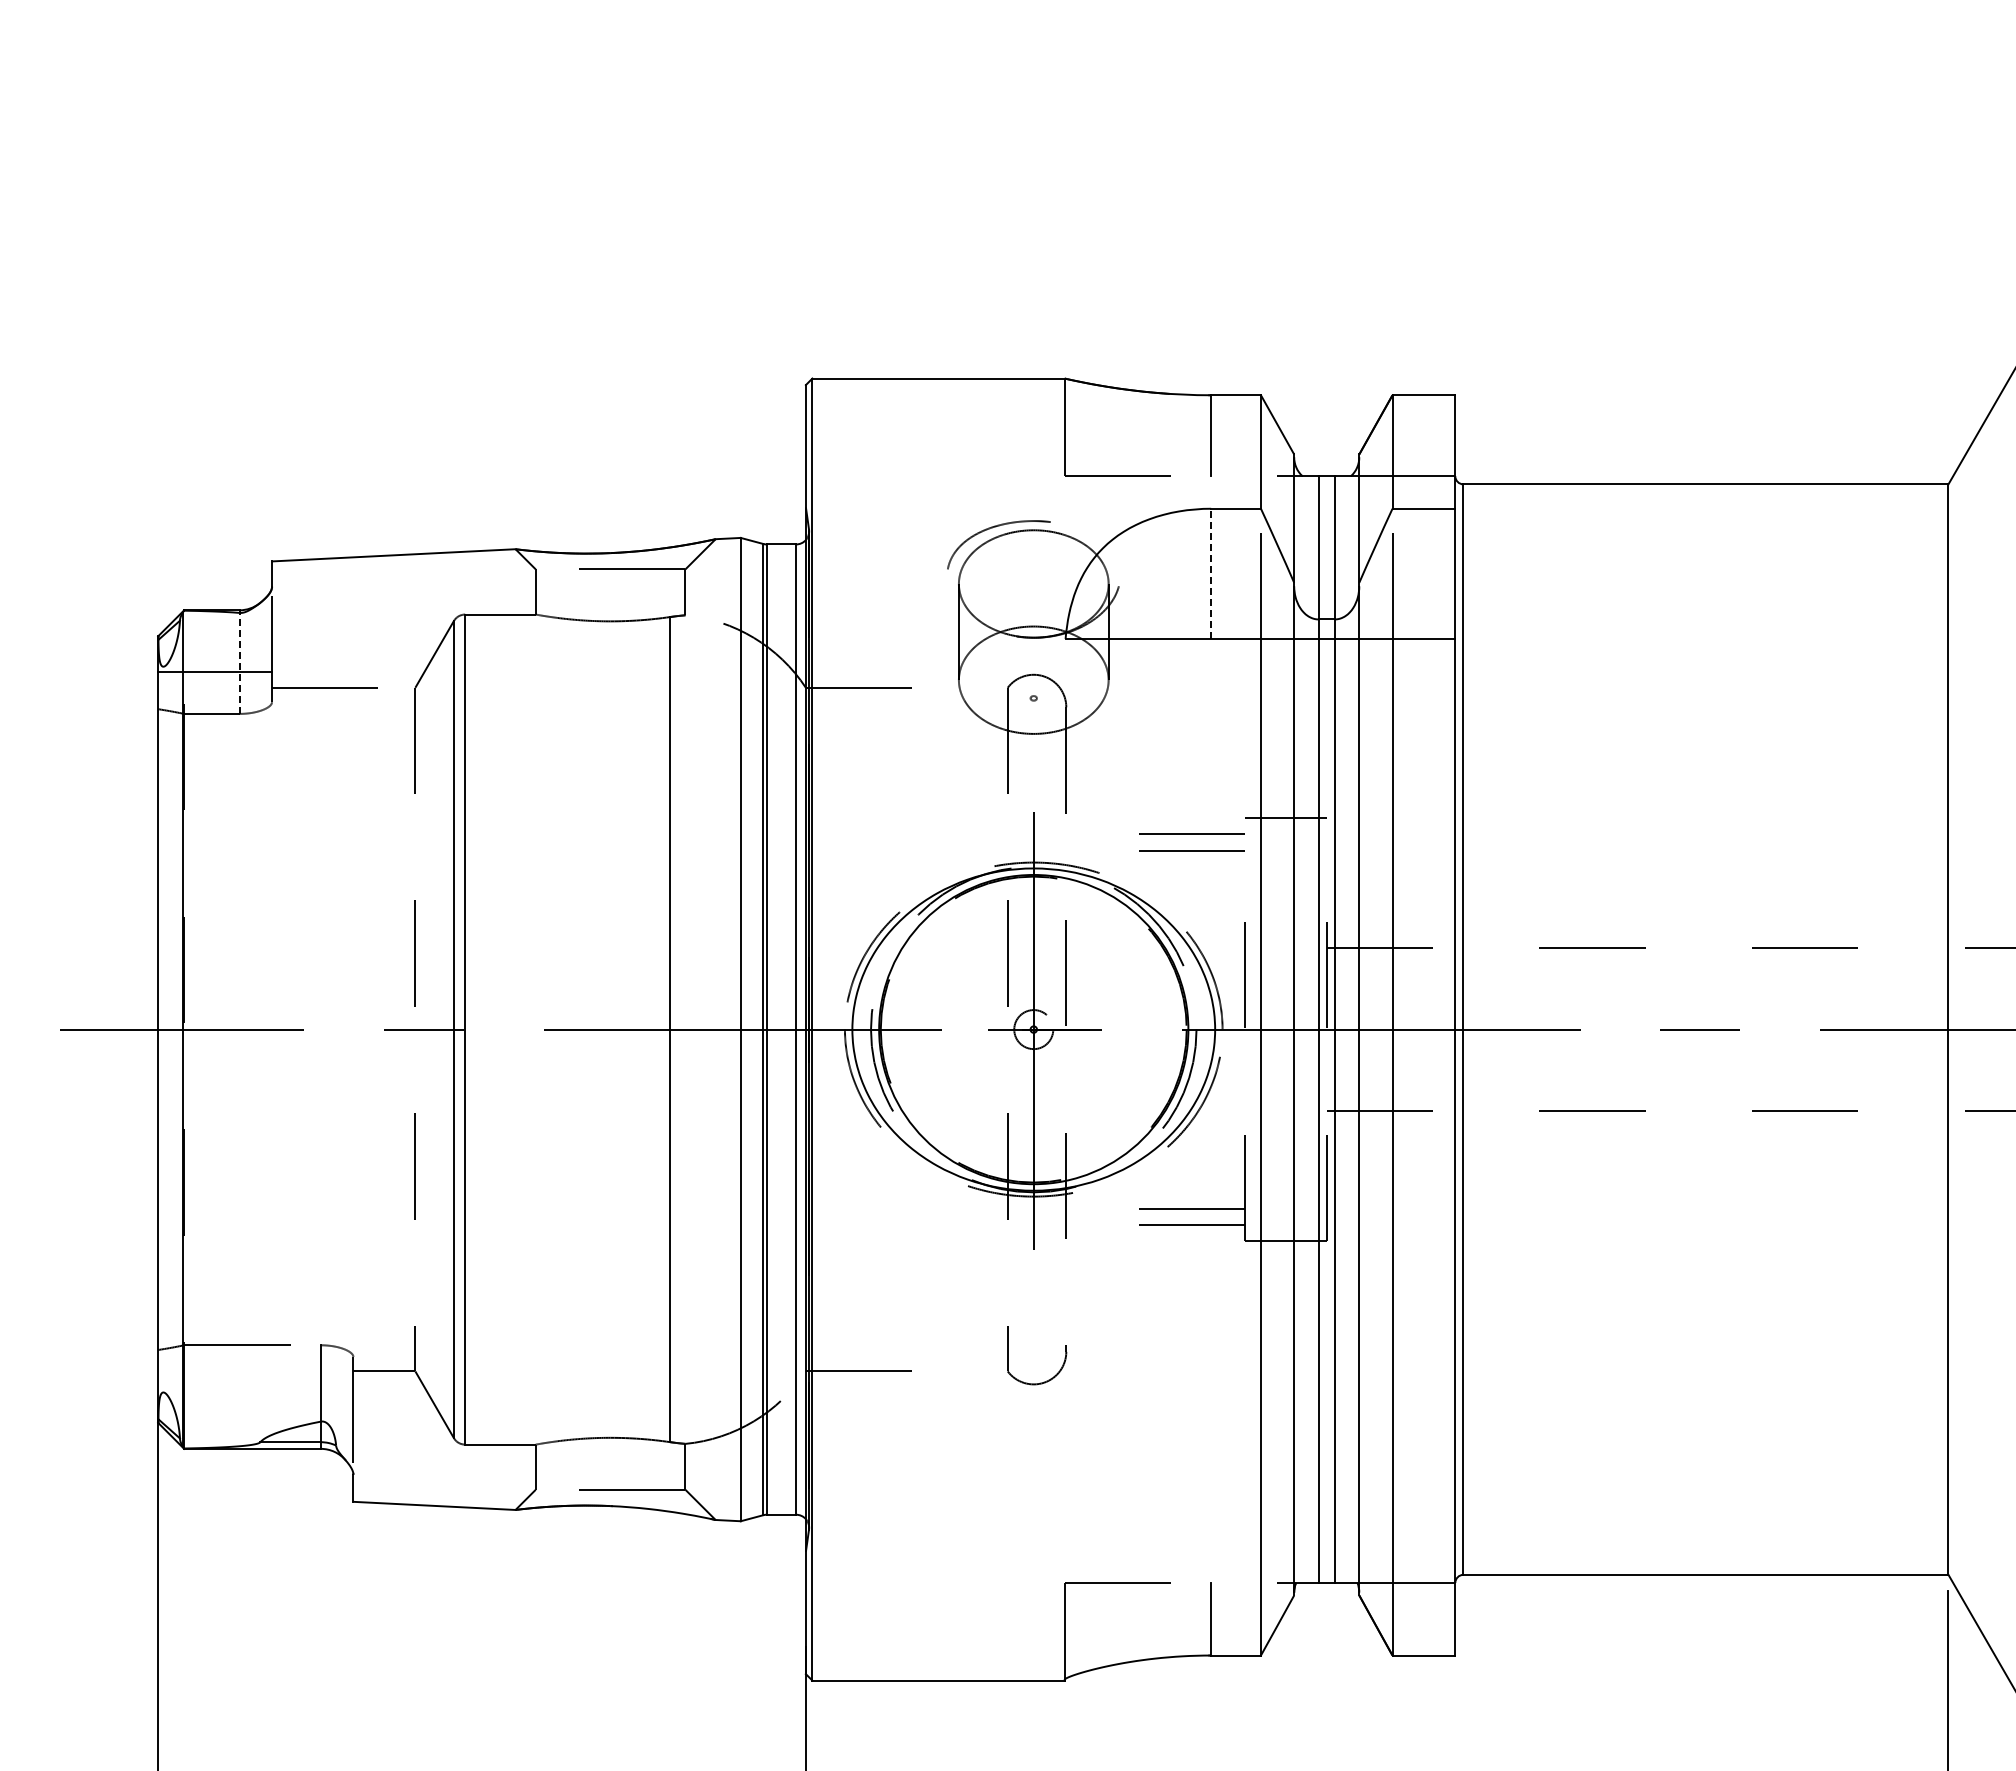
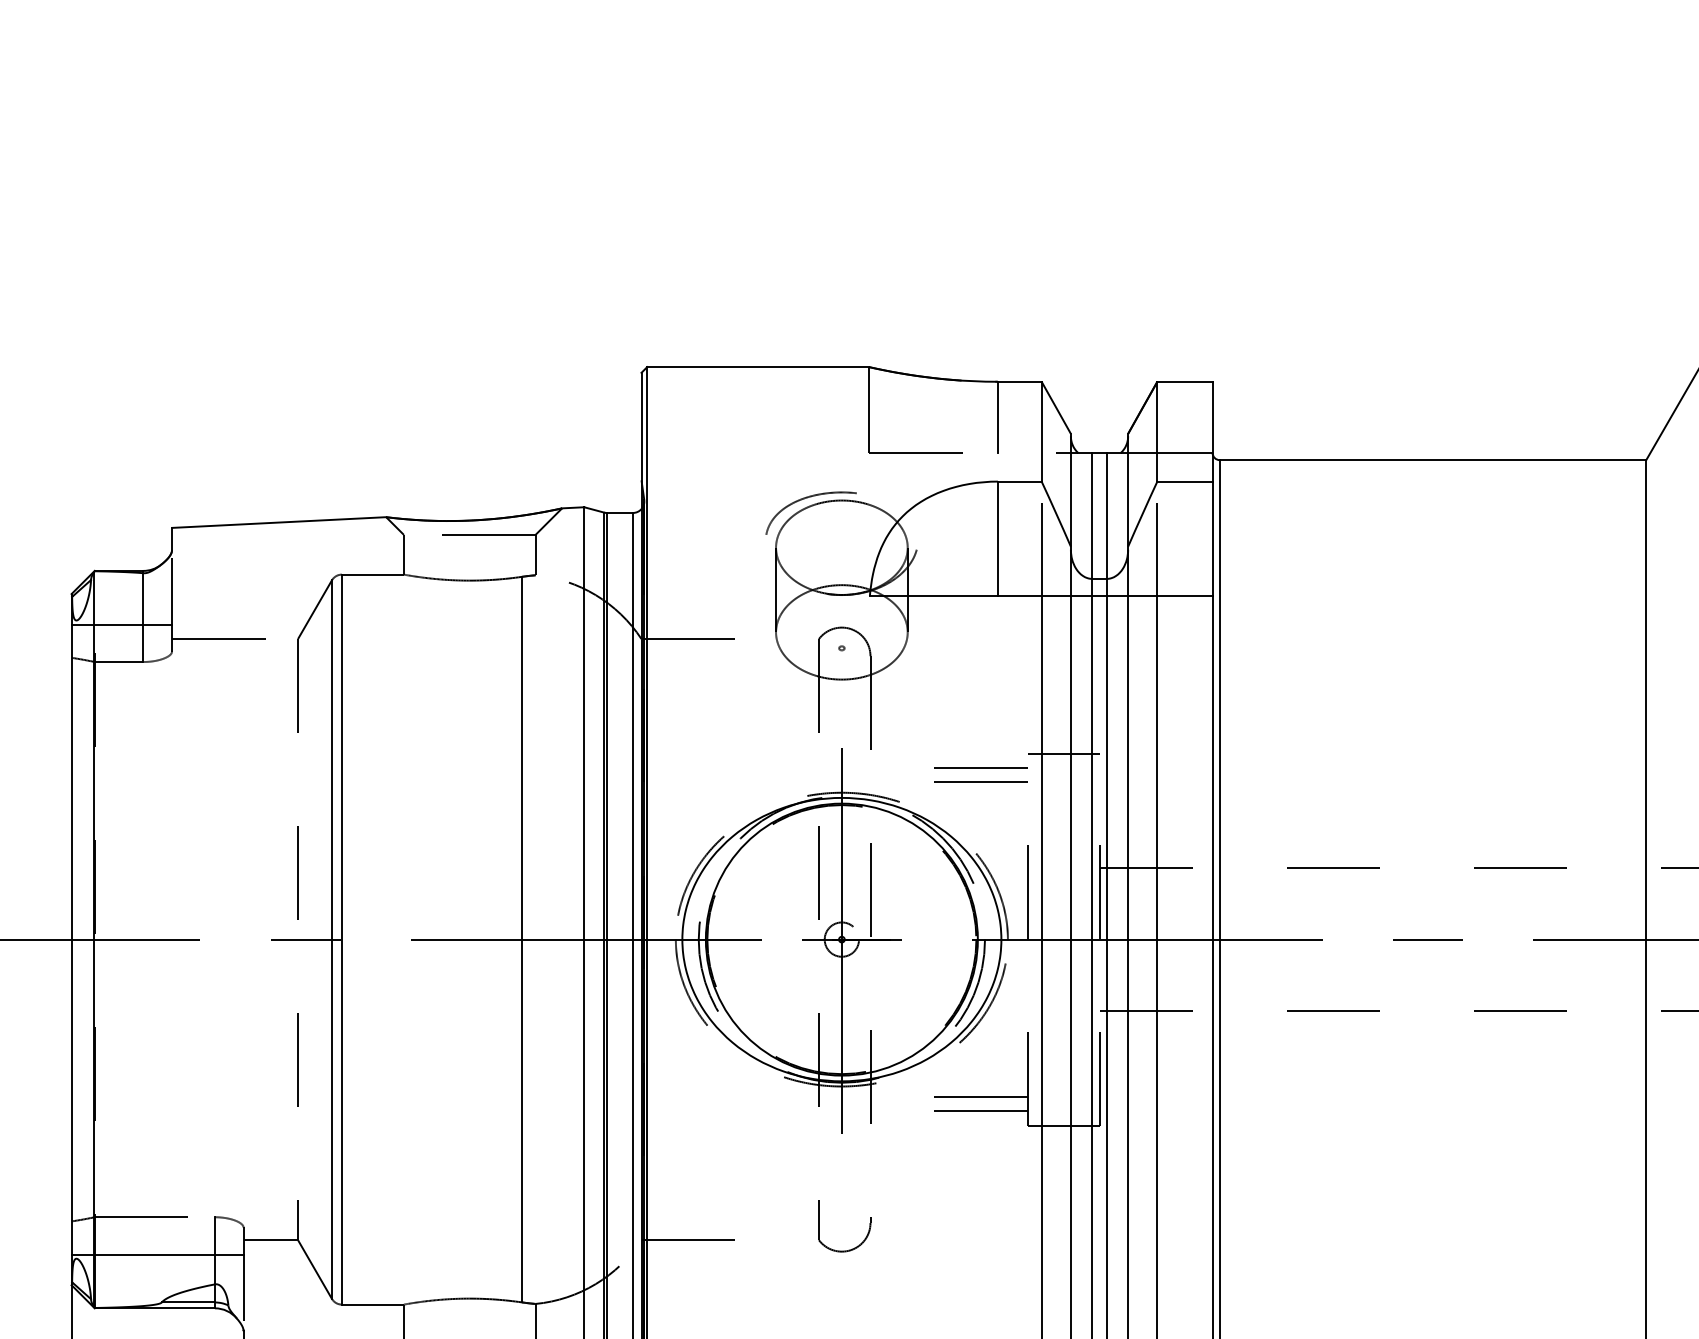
line: (1211, 573) -> (998, 538), dashed -> solid
line: (239, 662) -> (143, 616), dashed -> solid
line: (255, 1387) -> (157, 1254), added

